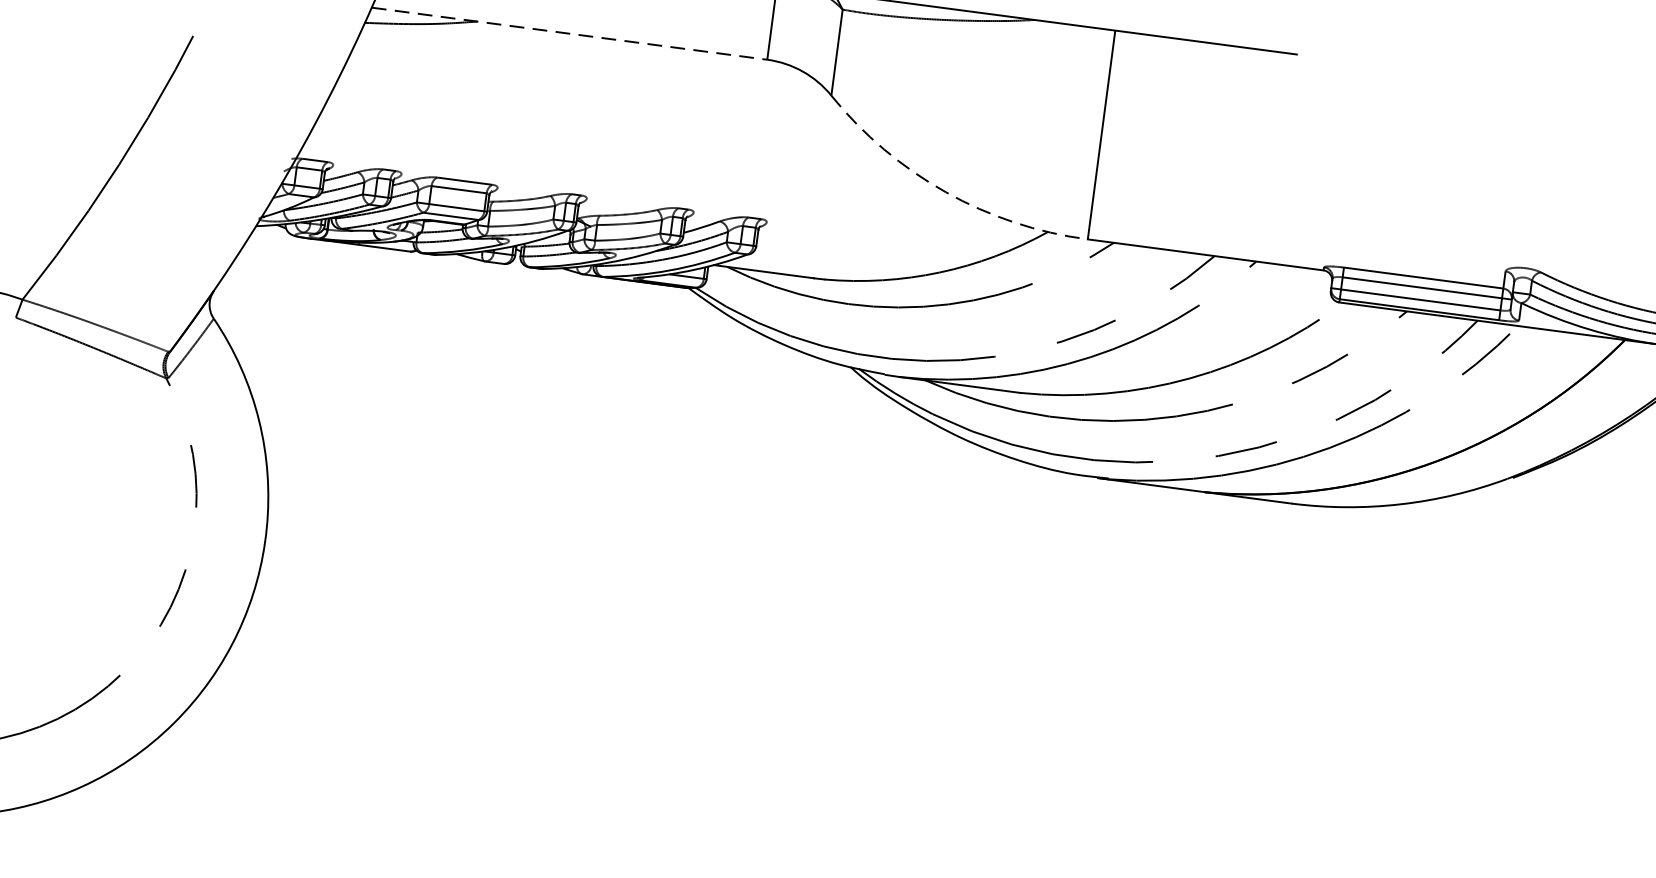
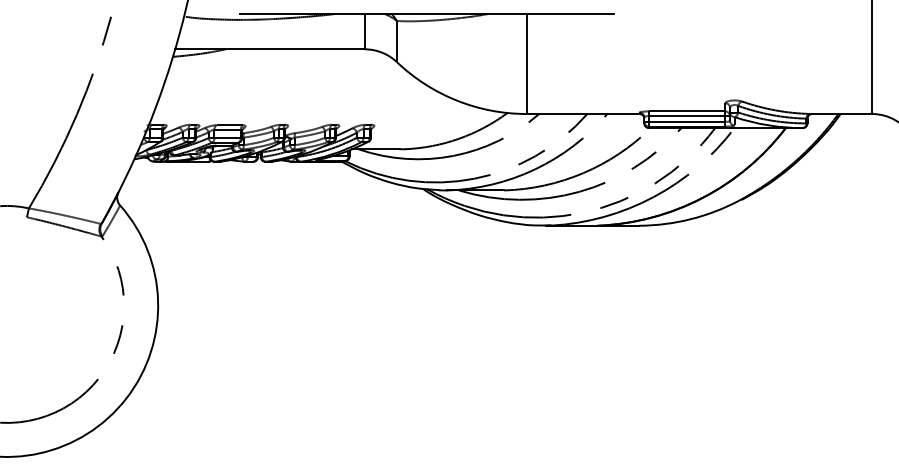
line: (568, 33) -> (269, 49), dashed -> solid
arc: (944, 191) -> (456, 100), dashed -> solid

